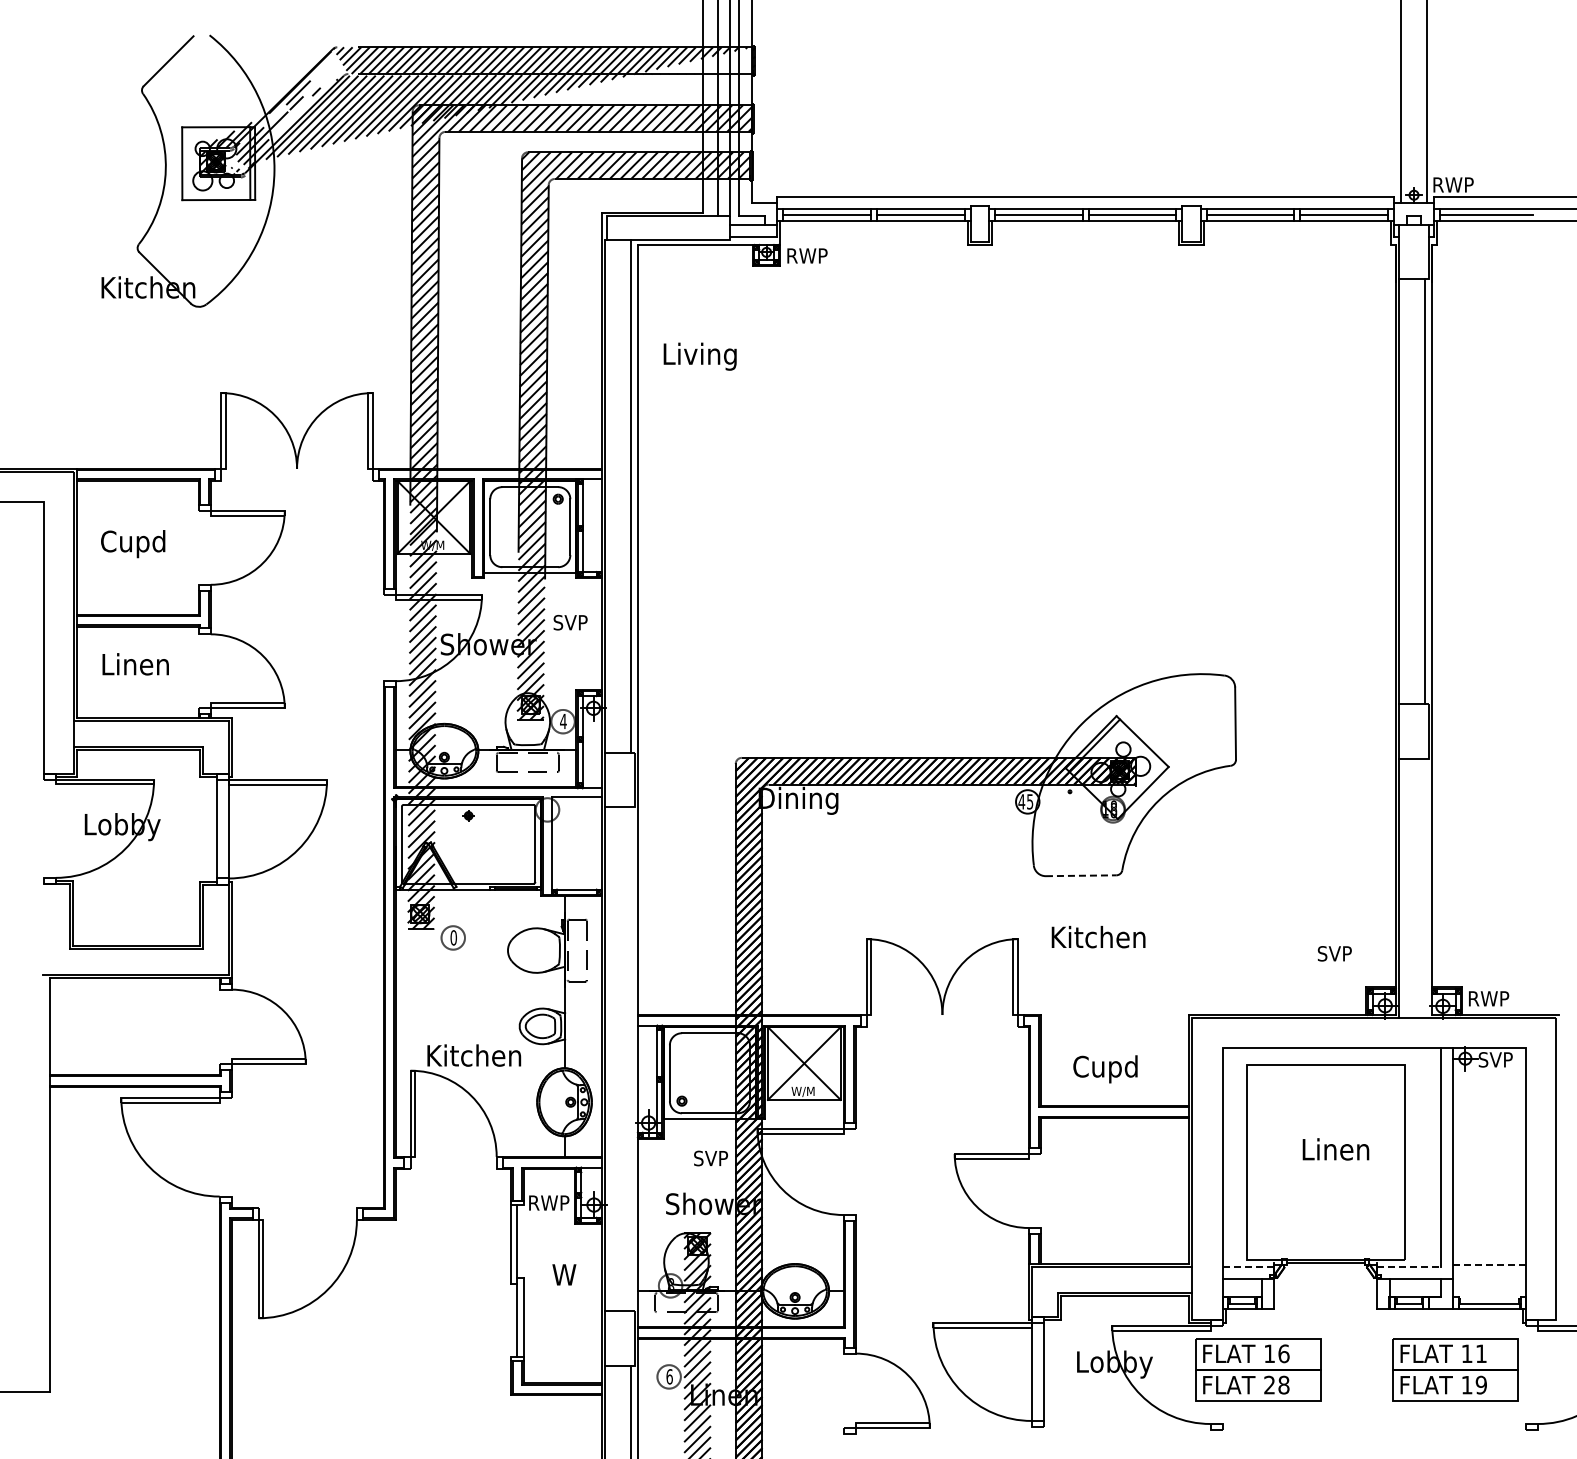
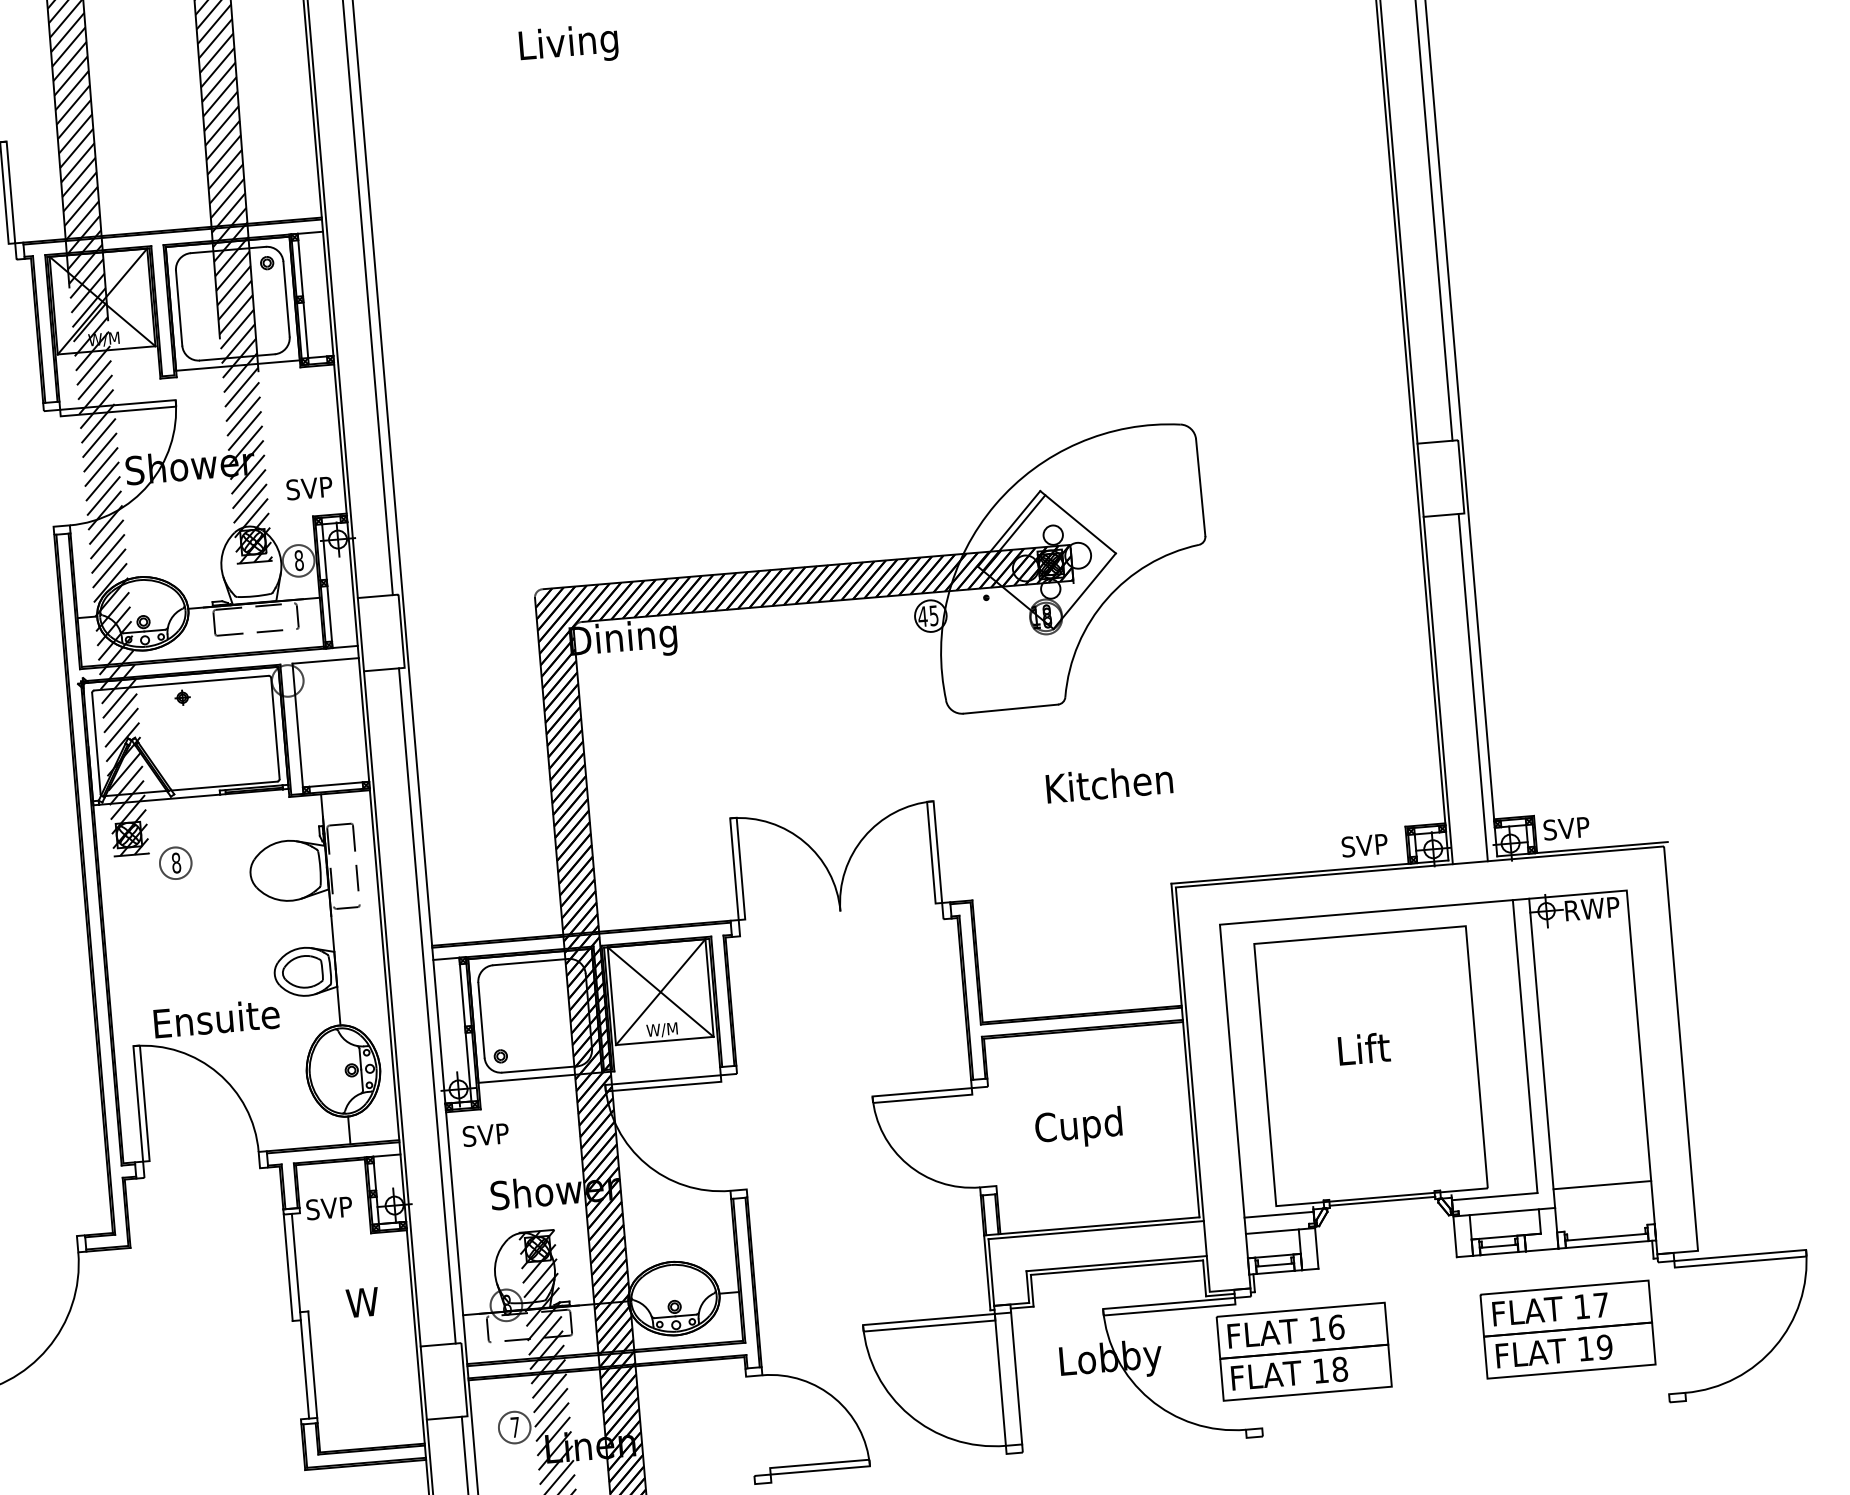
text: (699, 356) -> (567, 45), moved
text: (570, 622) -> (309, 488), moved
text: (563, 721) -> (299, 560), 4 -> 8
line: (1081, 875) -> (1011, 708), dashed -> solid
line: (1424, 888) -> (1472, 687), added
text: (453, 937) -> (176, 862), 0 -> 8
text: (1098, 937) -> (1109, 784), moved
text: (1334, 953) -> (1364, 845), moved
text: (1488, 998) -> (1570, 827), RWP -> SVP
text: (475, 1055) -> (218, 1018), Kitchen -> Ensuite
line: (630, 1059) -> (427, 1006), added
text: (1498, 1059) -> (1591, 908), SVP -> RWP
text: (1105, 1069) -> (1078, 1128), moved
text: (1345, 1149) -> (1396, 1046), Linen -> Lift
text: (710, 1158) -> (485, 1135), moved
text: (548, 1202) -> (333, 1207), RWP -> SVP
line: (1490, 1265) -> (1603, 1185), dashed -> solid
line: (1248, 1266) -> (1279, 1214), dashed -> solid
line: (1409, 1266) -> (1495, 1196), dashed -> solid
text: (1481, 1353) -> (1601, 1304), 11 -> 17
text: (669, 1376) -> (515, 1426), 6 -> 7
text: (1269, 1384) -> (1320, 1370), 28 -> 18

